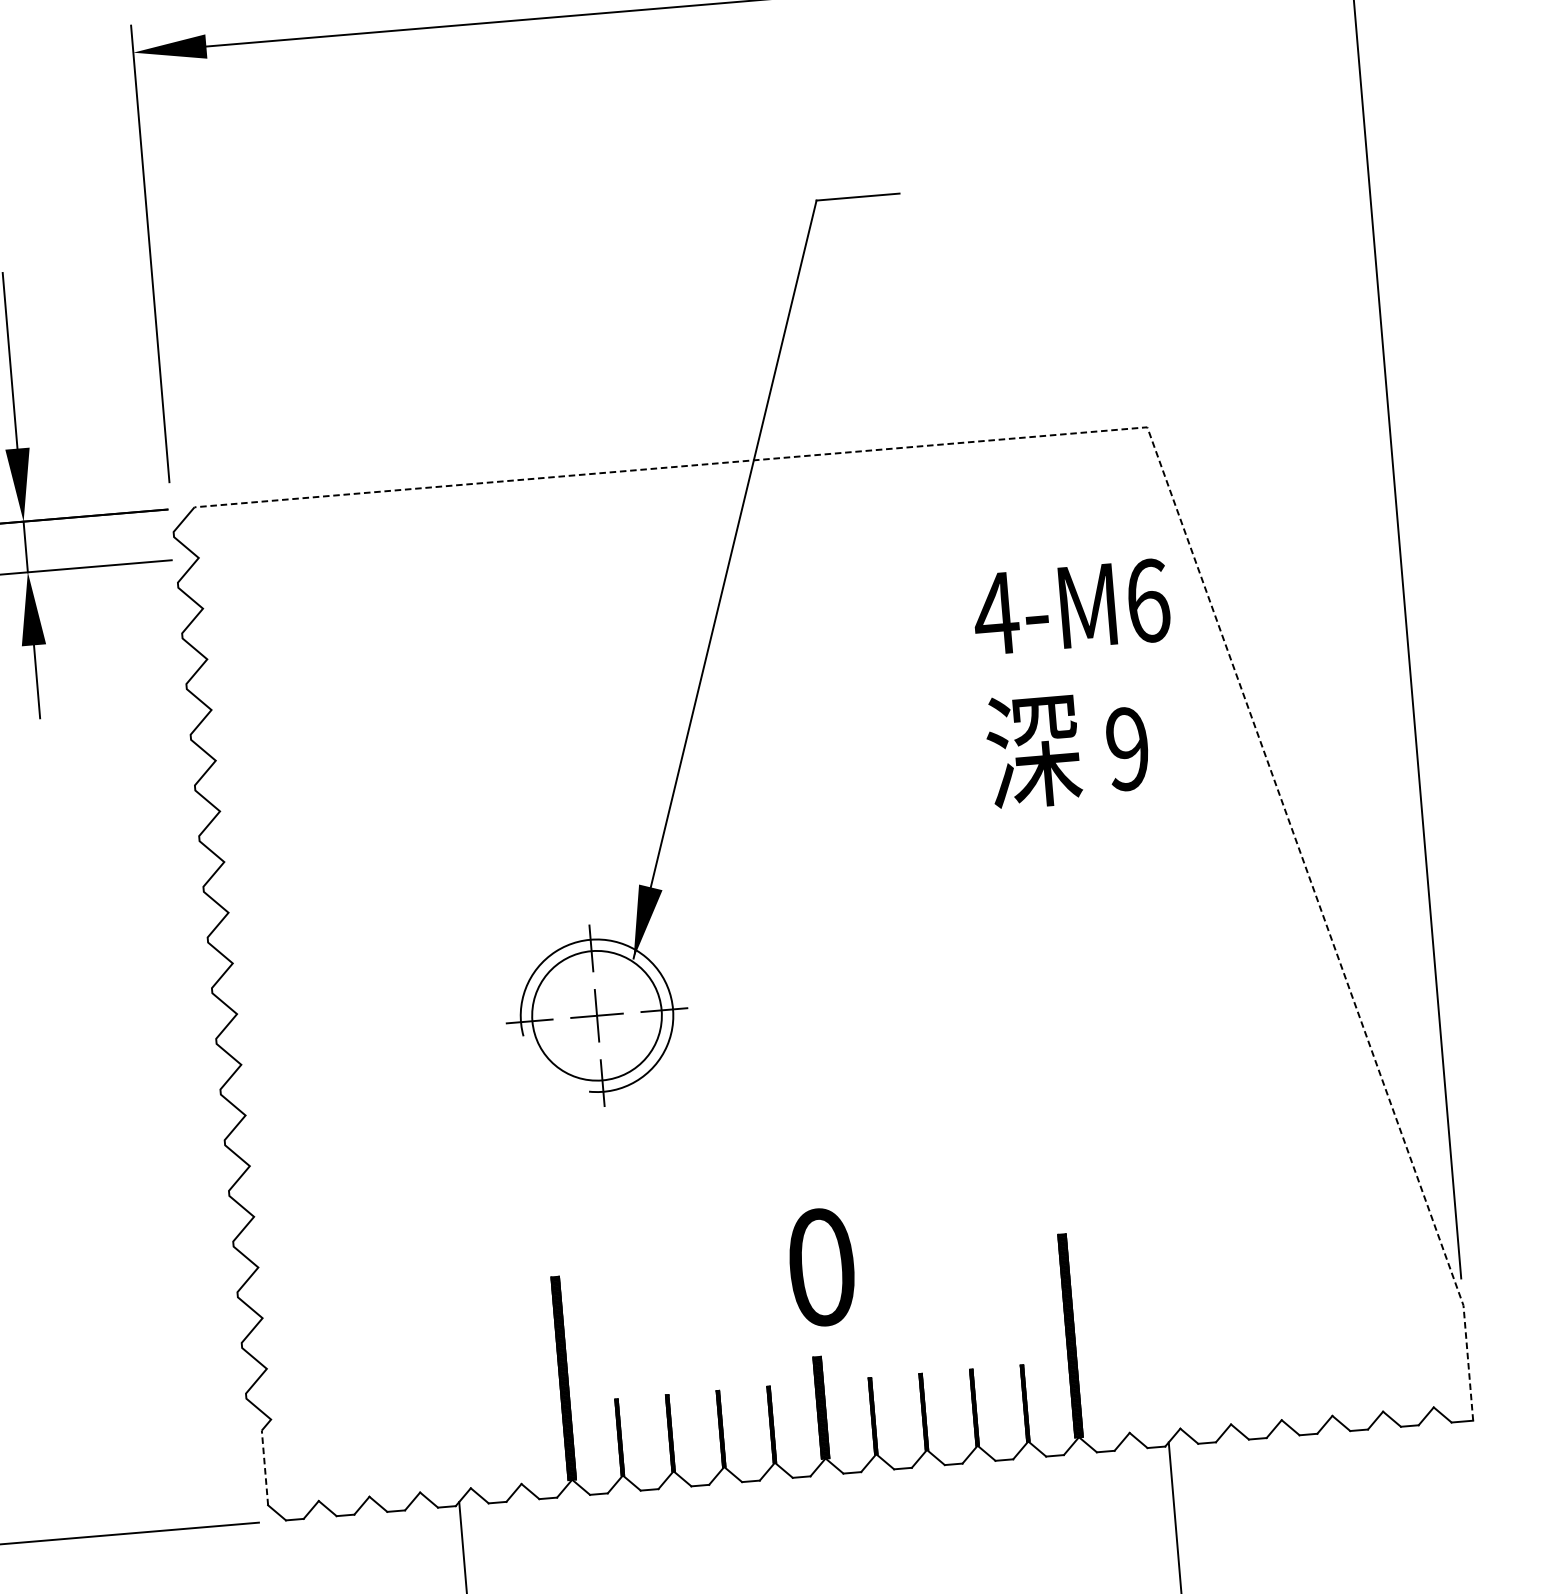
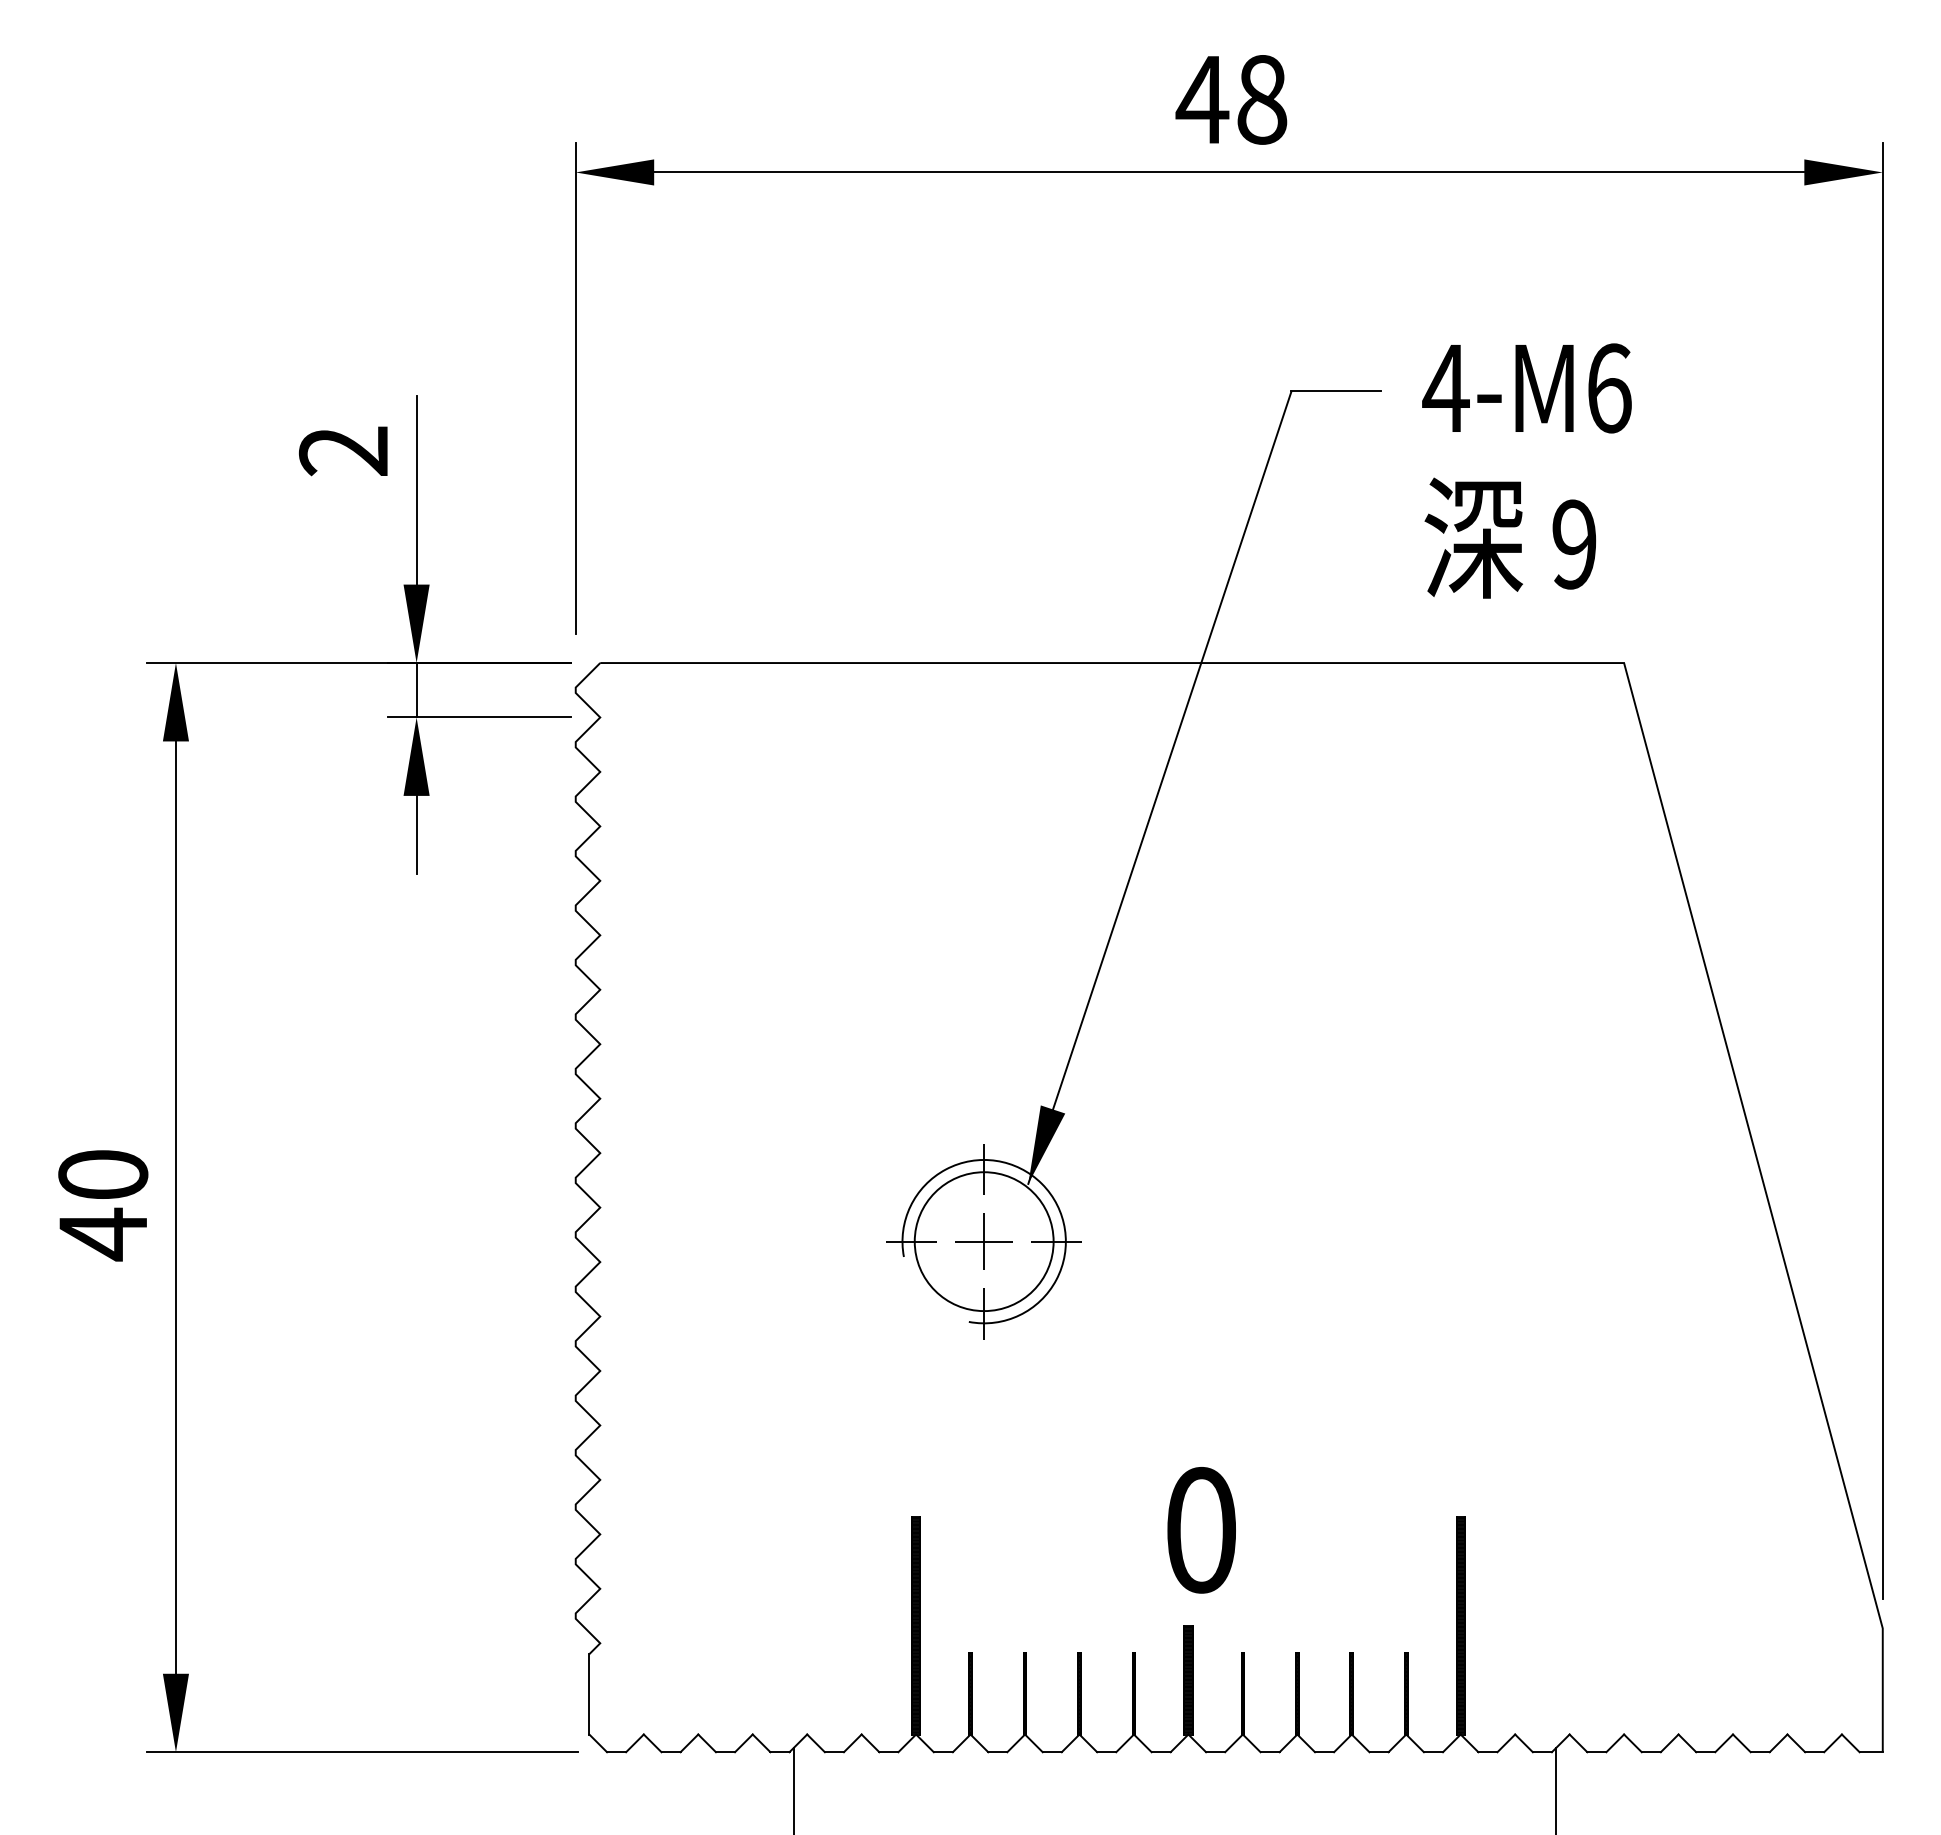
line: (1163, 471) -> (1637, 711), dashed -> solid
text: (1077, 683) -> (1526, 470), moved
line: (265, 1467) -> (589, 1693), dashed -> solid

